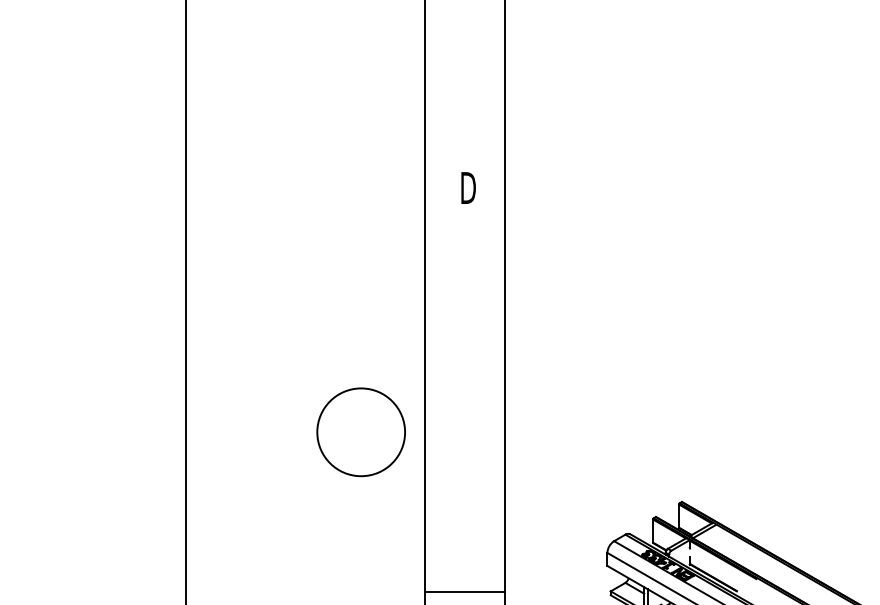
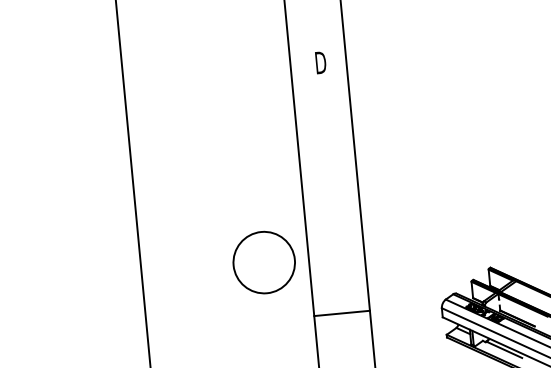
circle: (360, 432) -> (263, 262), moved
line: (464, 591) -> (341, 313), moved

